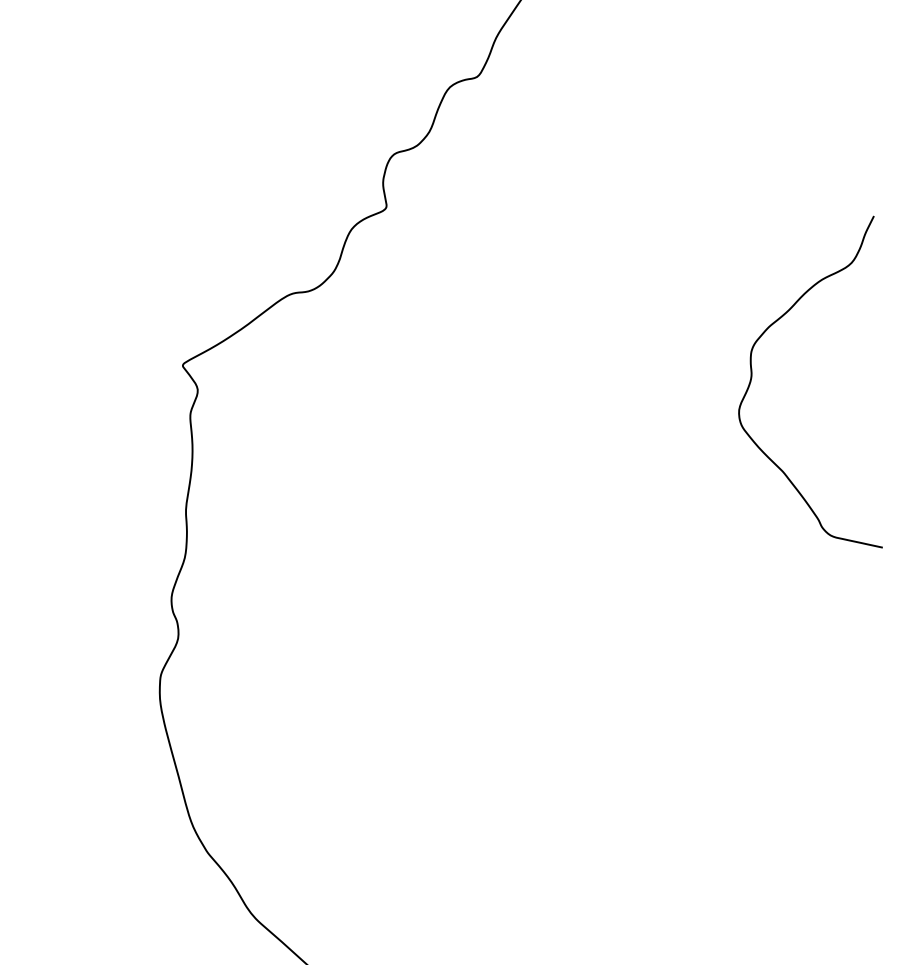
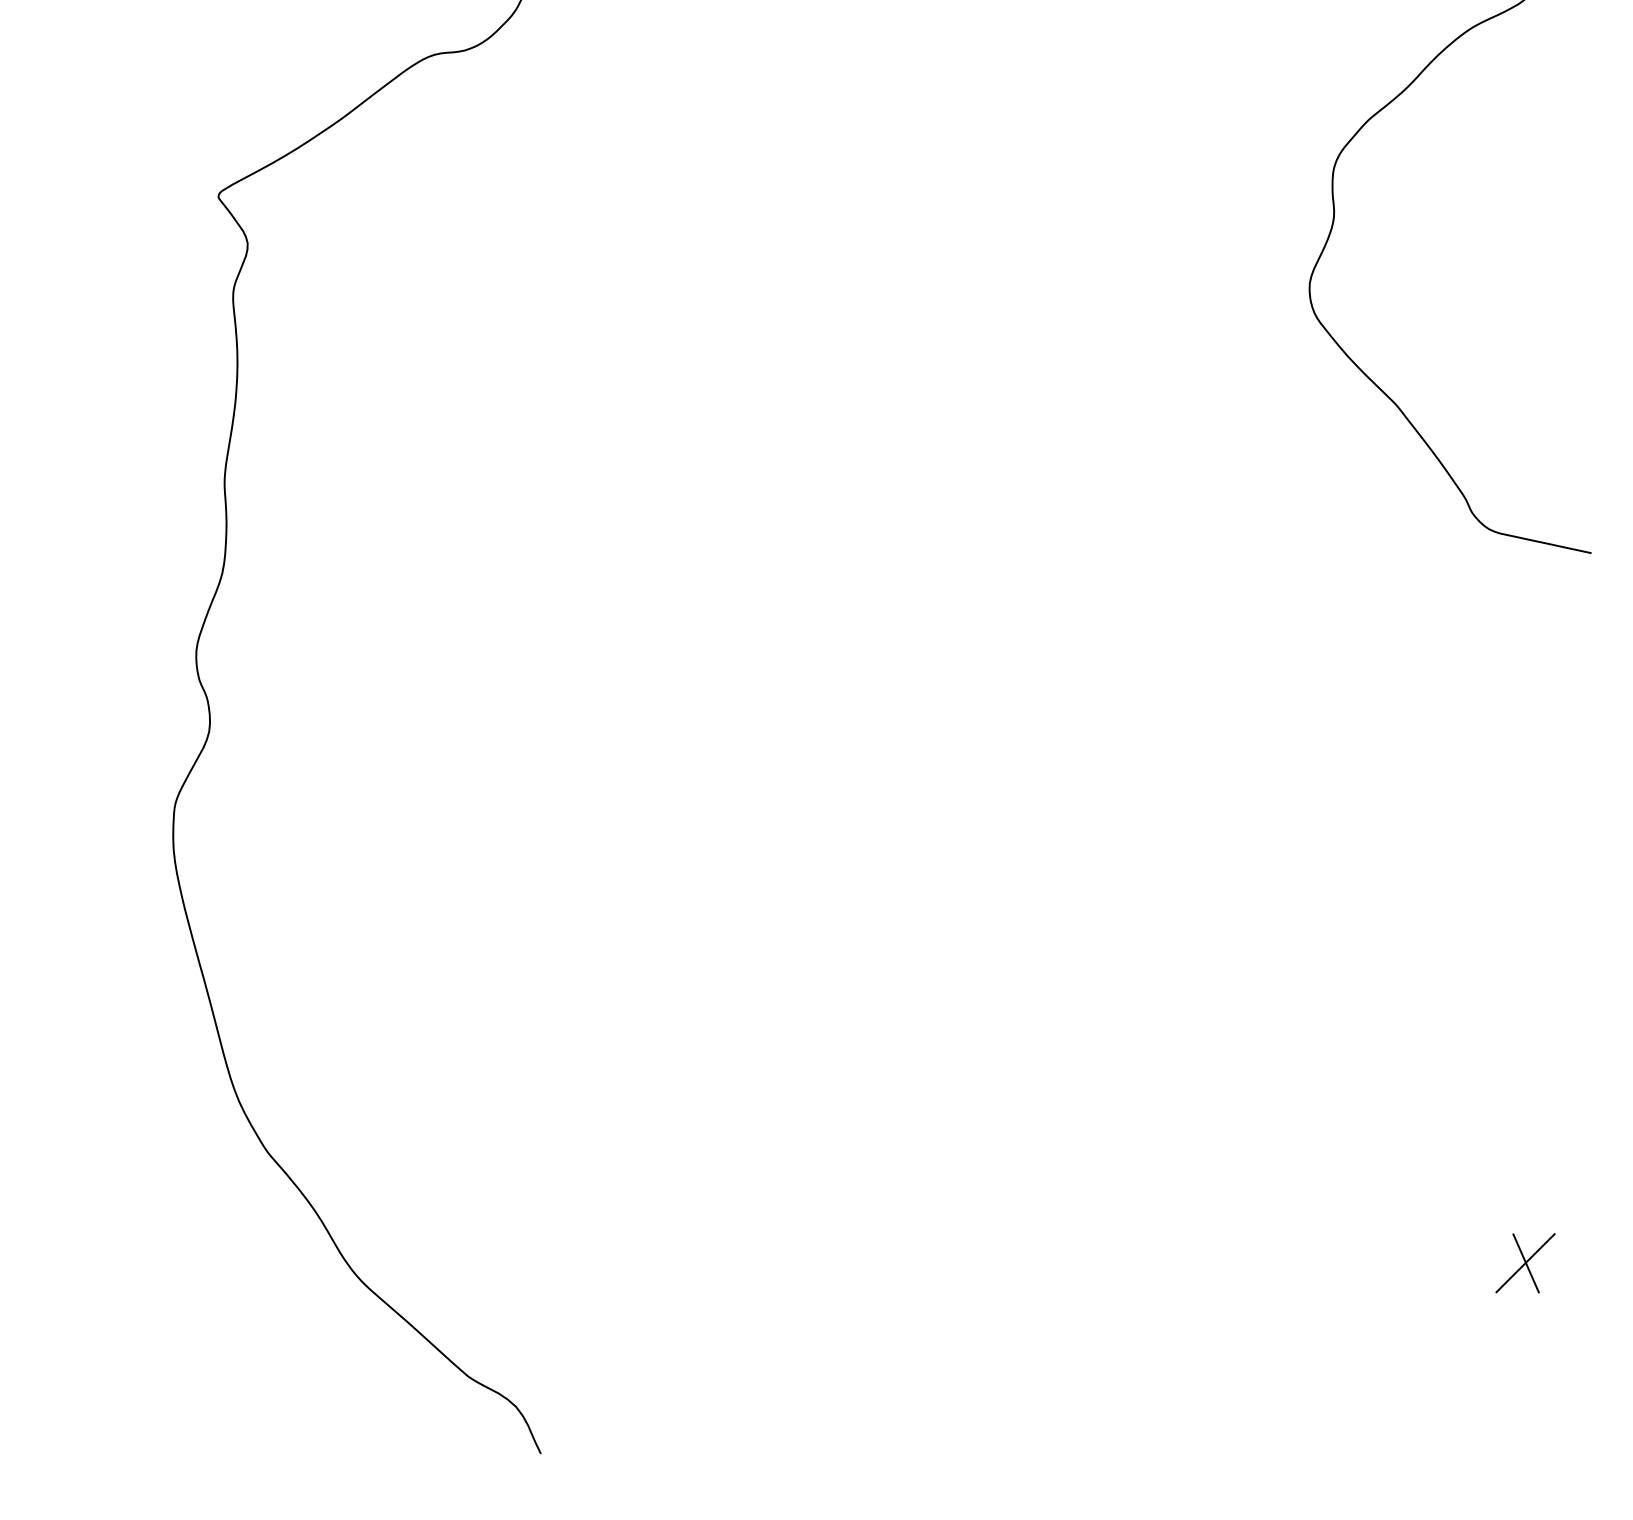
part: (848, 909) -> (1524, 1263), added

